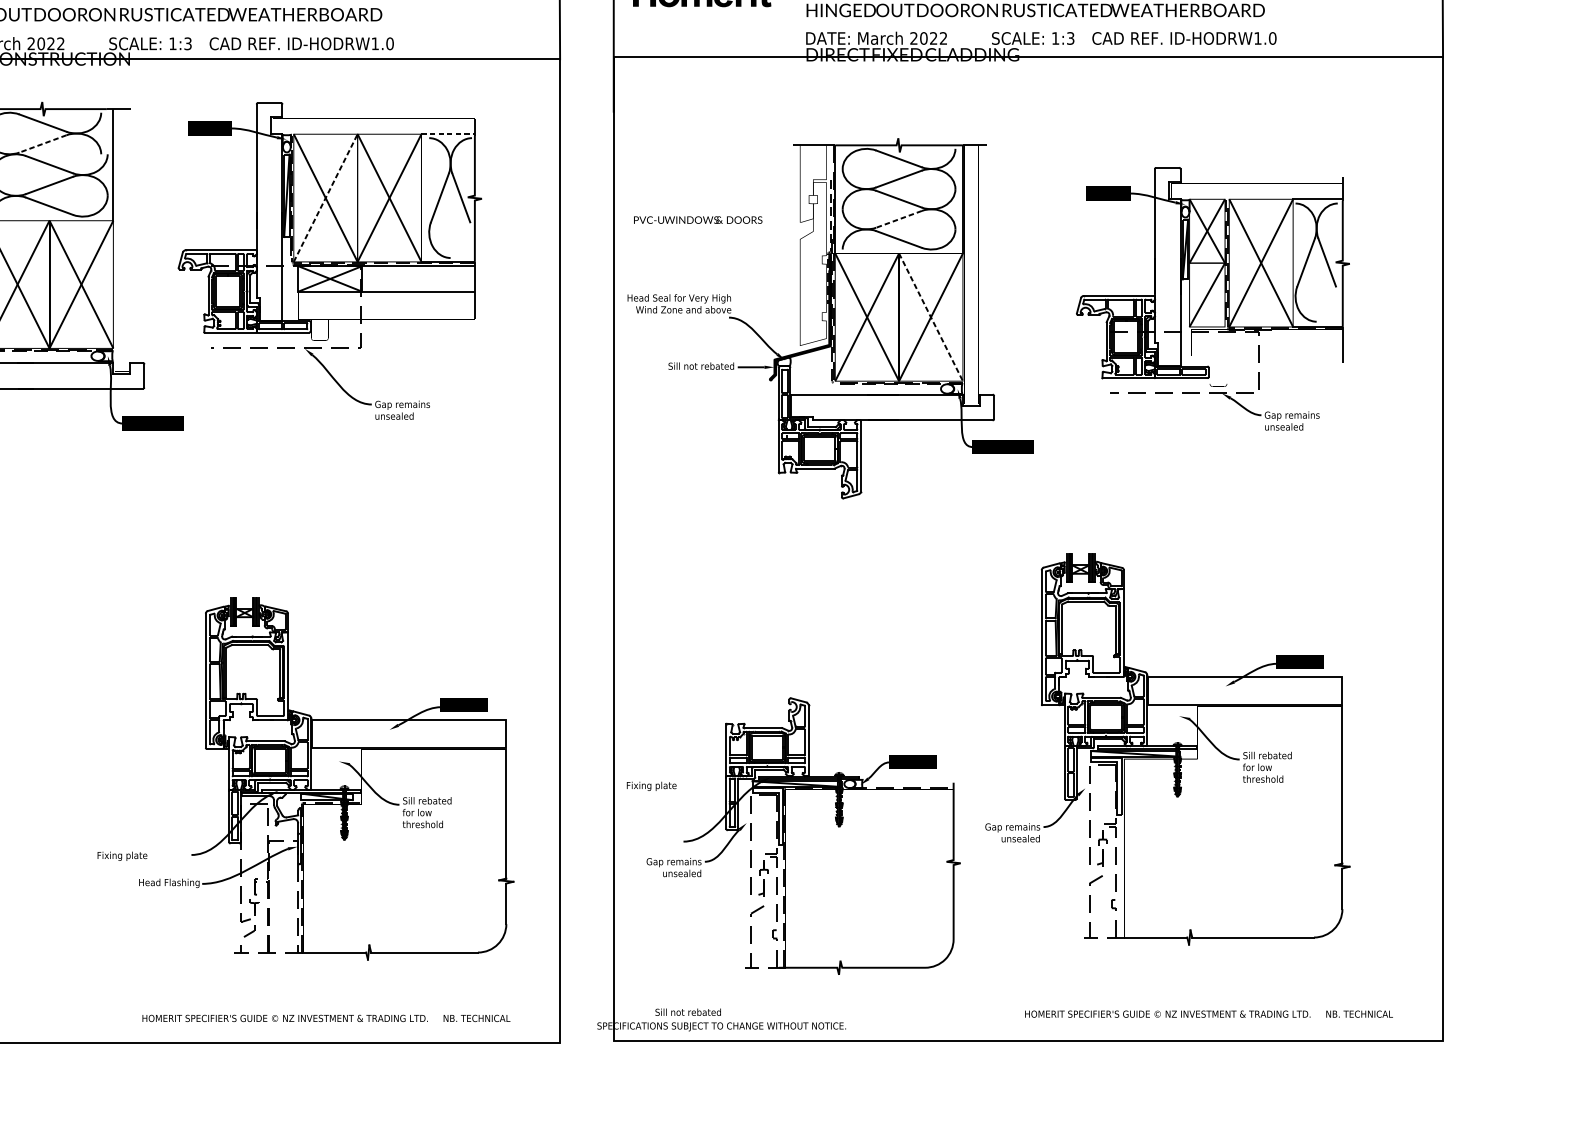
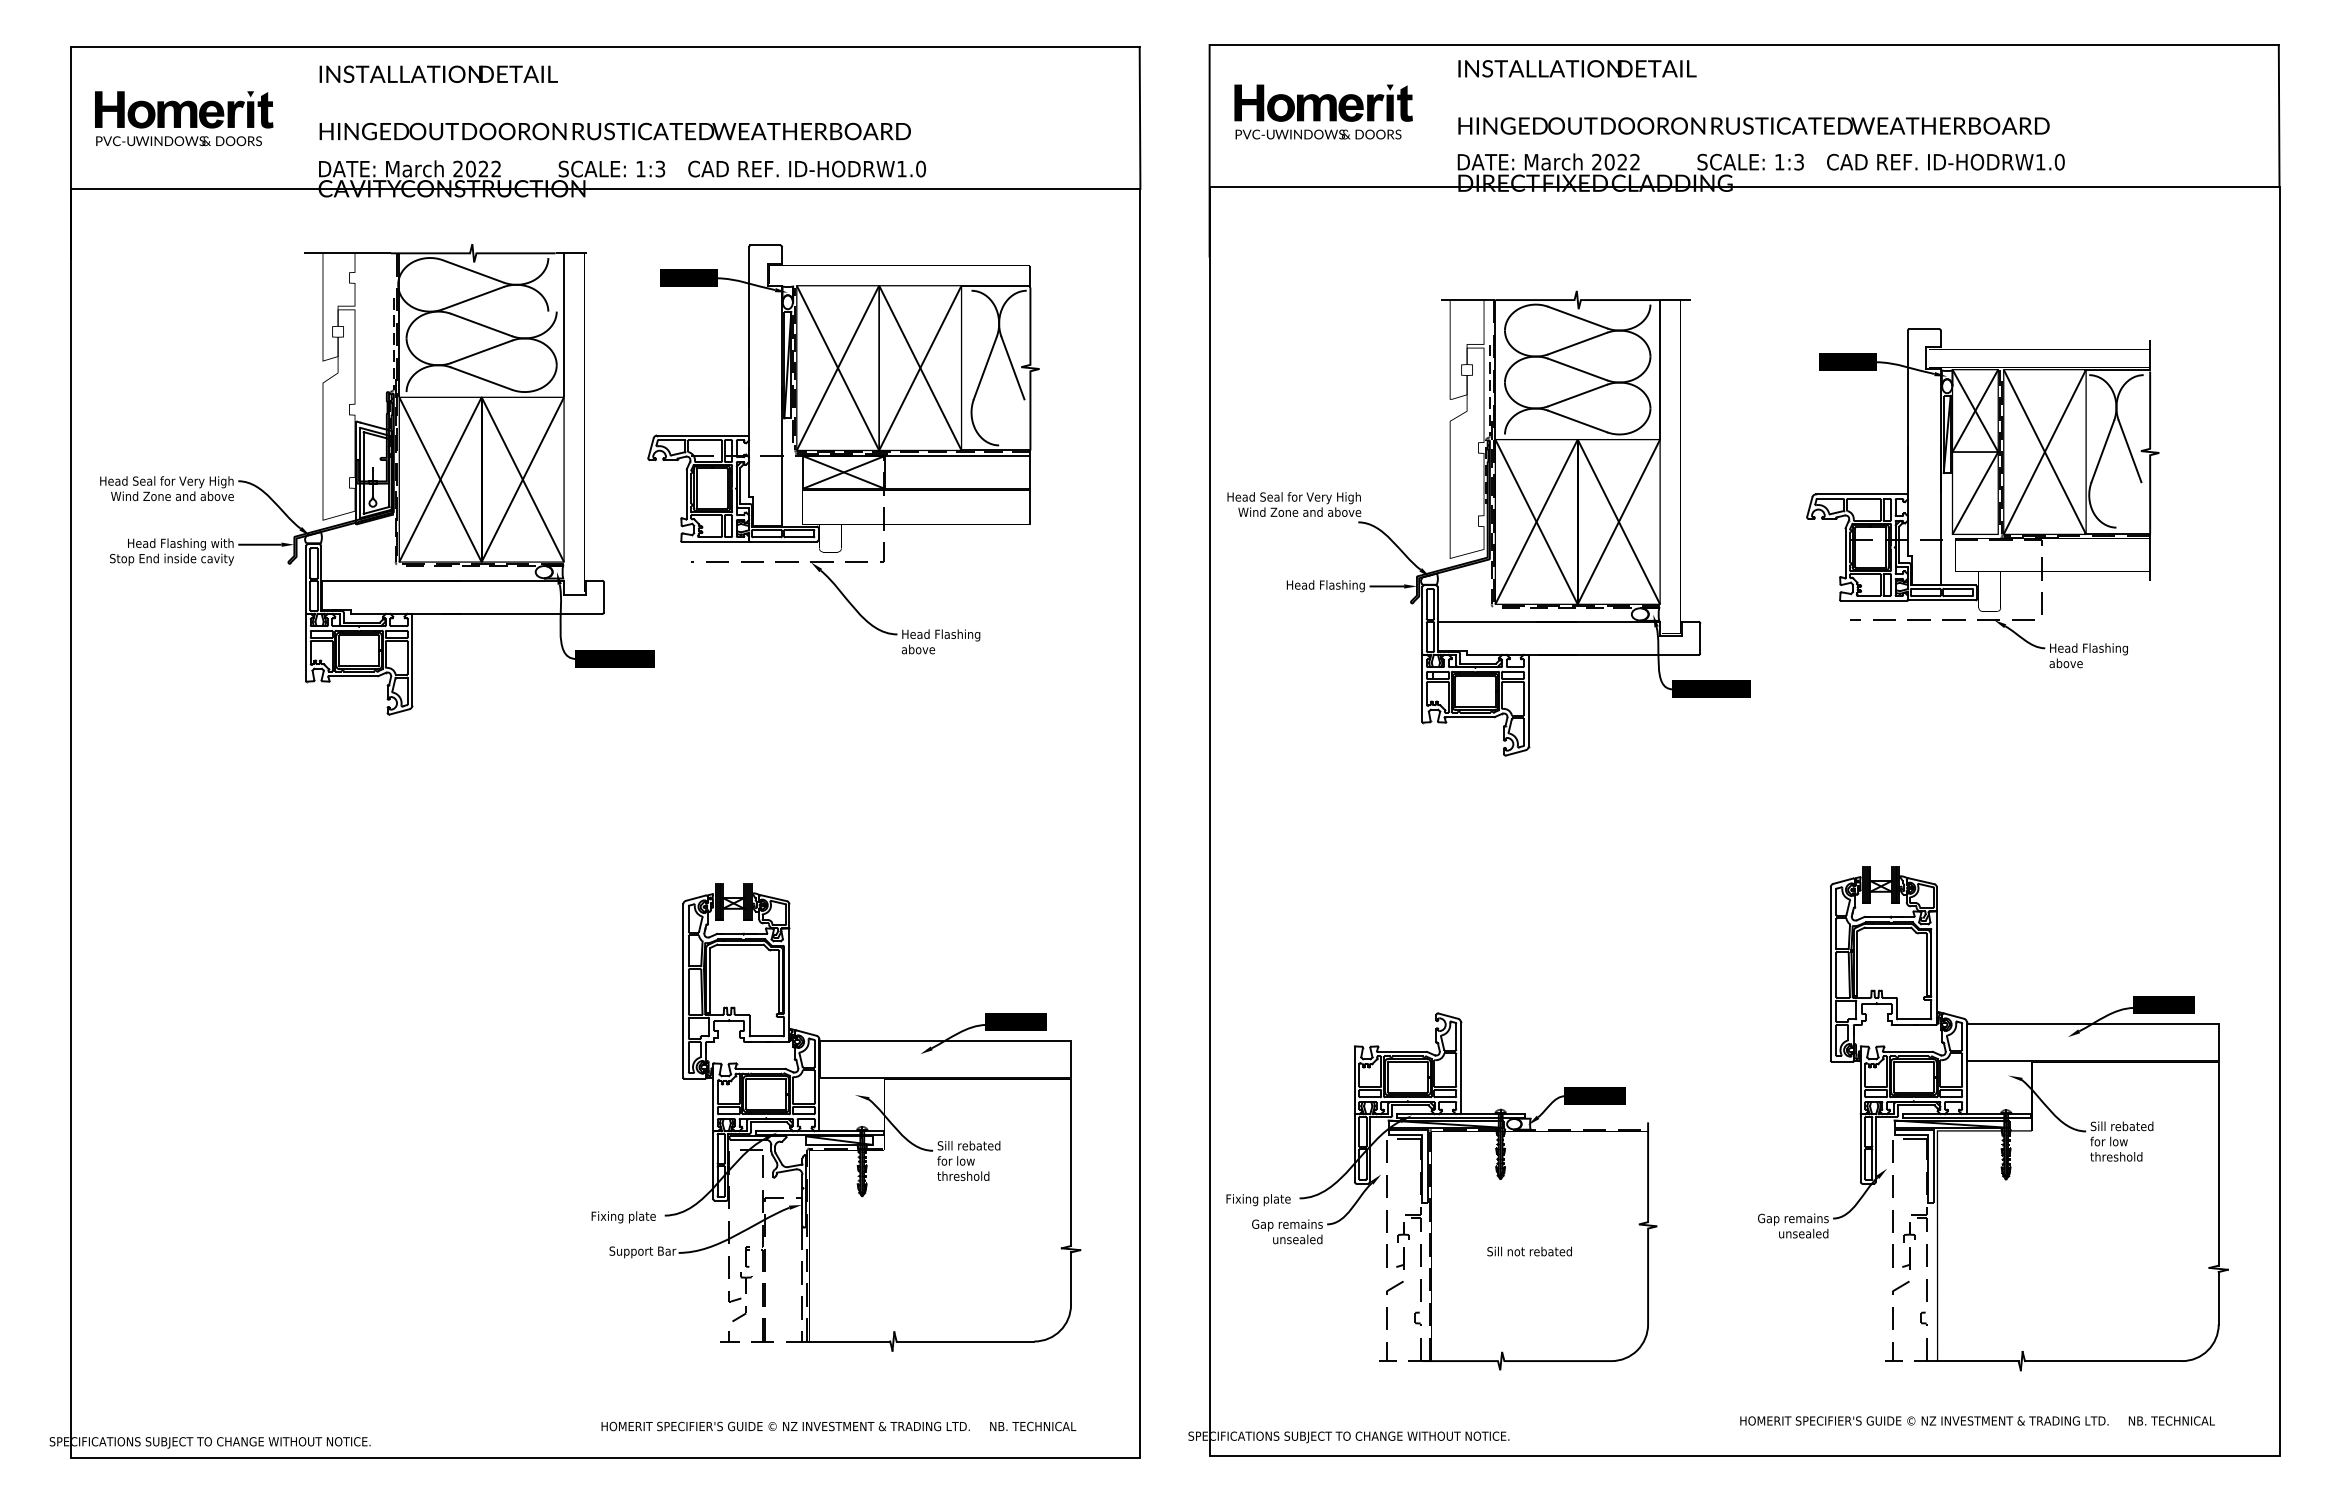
line: (448, 134) -> (996, 285), dashed -> solid
line: (42, 144) -> (472, 298), dashed -> solid
line: (326, 197) -> (838, 367), dashed -> solid
line: (898, 219) -> (1577, 395), dashed -> solid
text: (698, 220) -> (1318, 134), moved
line: (931, 317) -> (1619, 522), dashed -> solid
text: (701, 367) -> (1322, 586), Sill not rebated -> Head Flashing
text: (405, 409) -> (940, 641), Gap remains unsealed -> Head Flashing above
text: (1294, 420) -> (2088, 655), Gap remains unsealed -> Head Flashing above
part: (1167, 749) -> (1993, 1118), moved
text: (651, 786) -> (1258, 1200), moved
text: (122, 856) -> (623, 1217), moved
text: (169, 883) -> (636, 1252), Head Flashing -> Support Bar
text: (688, 1012) -> (1529, 1251), moved

